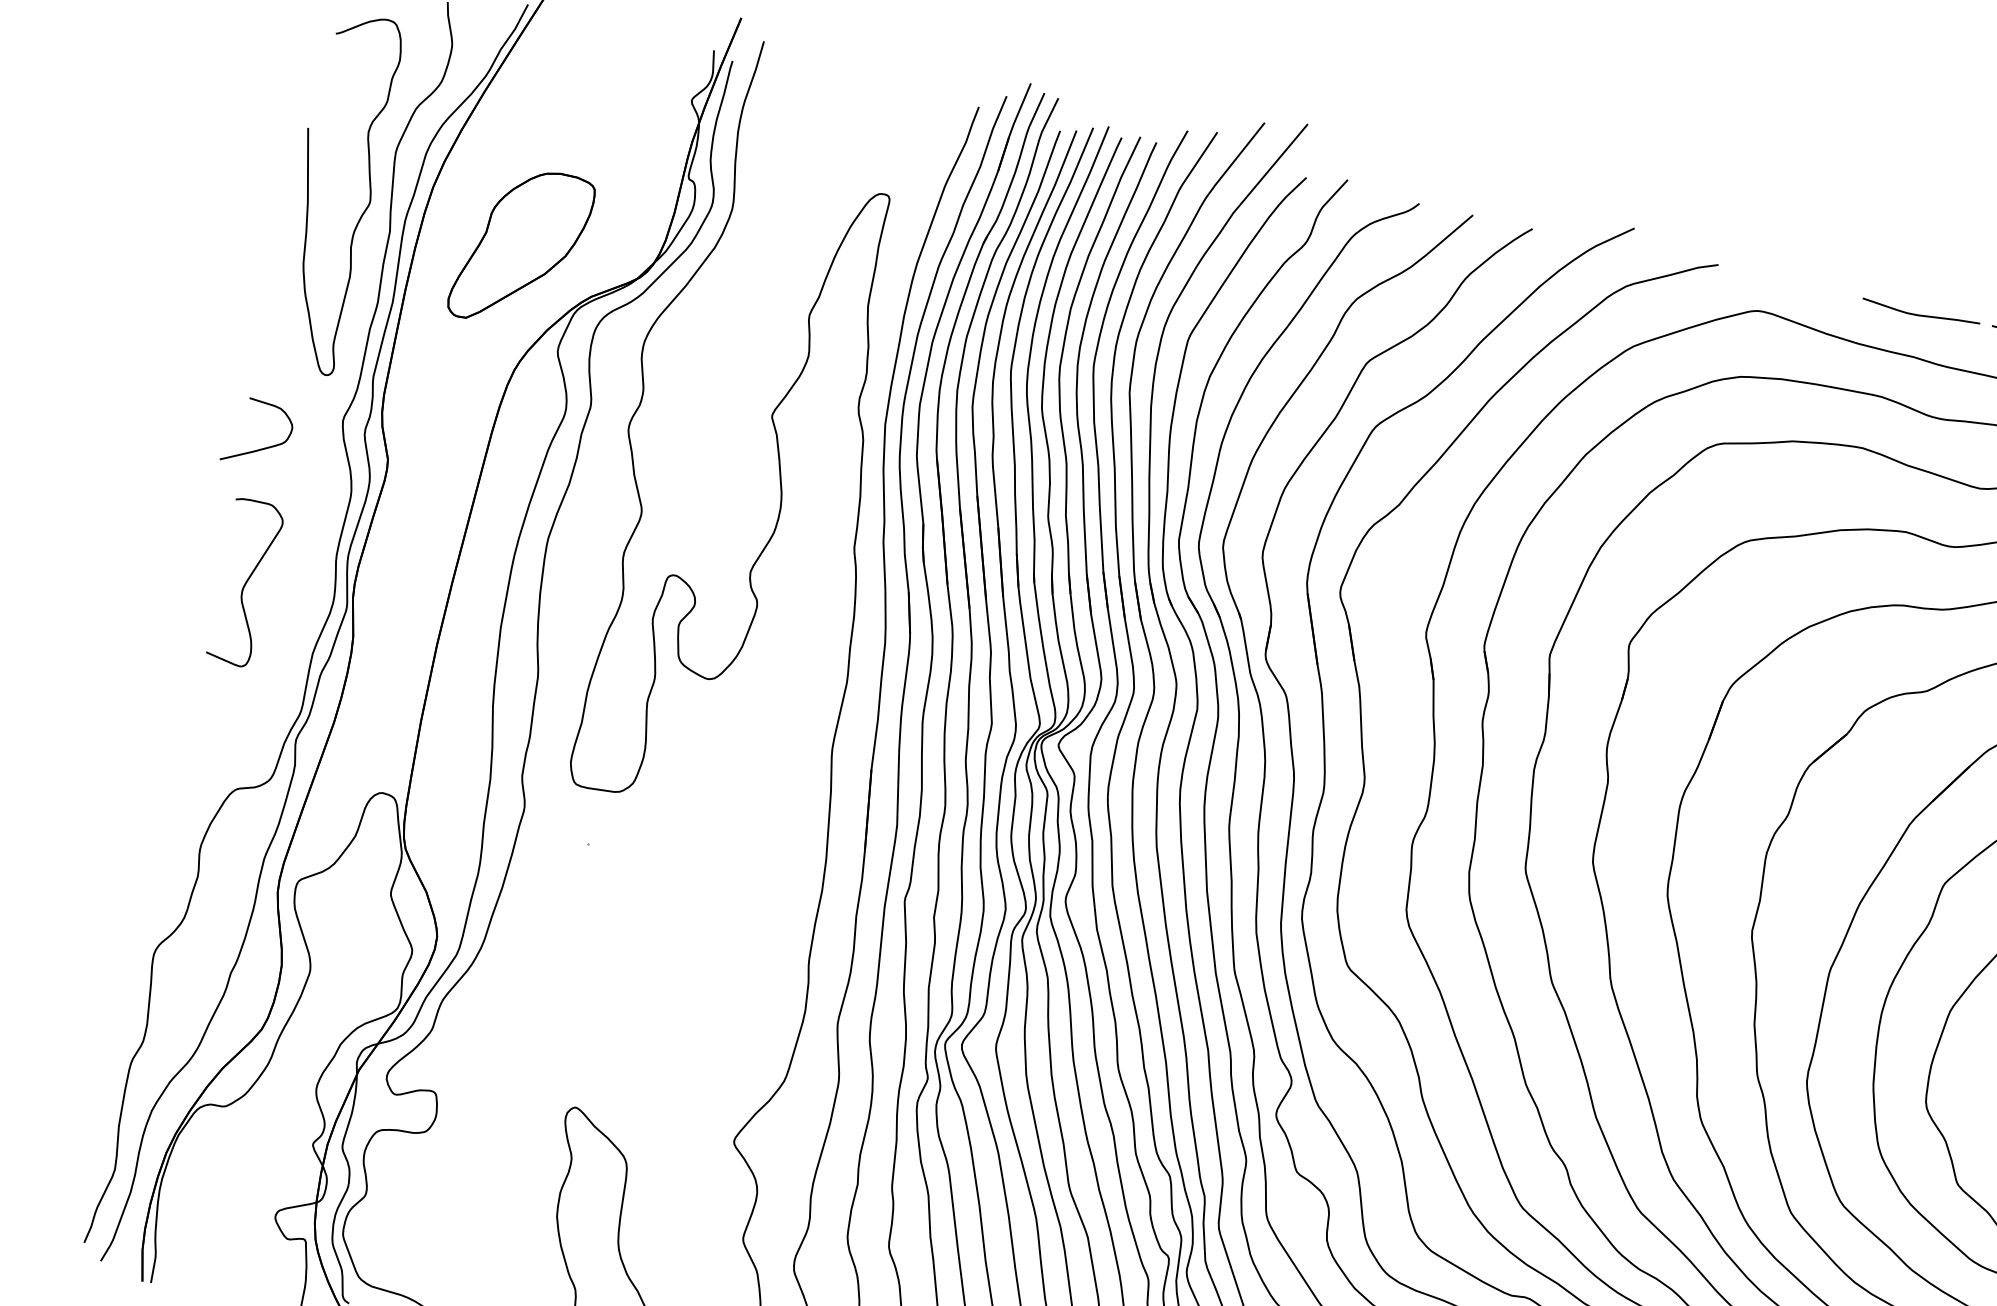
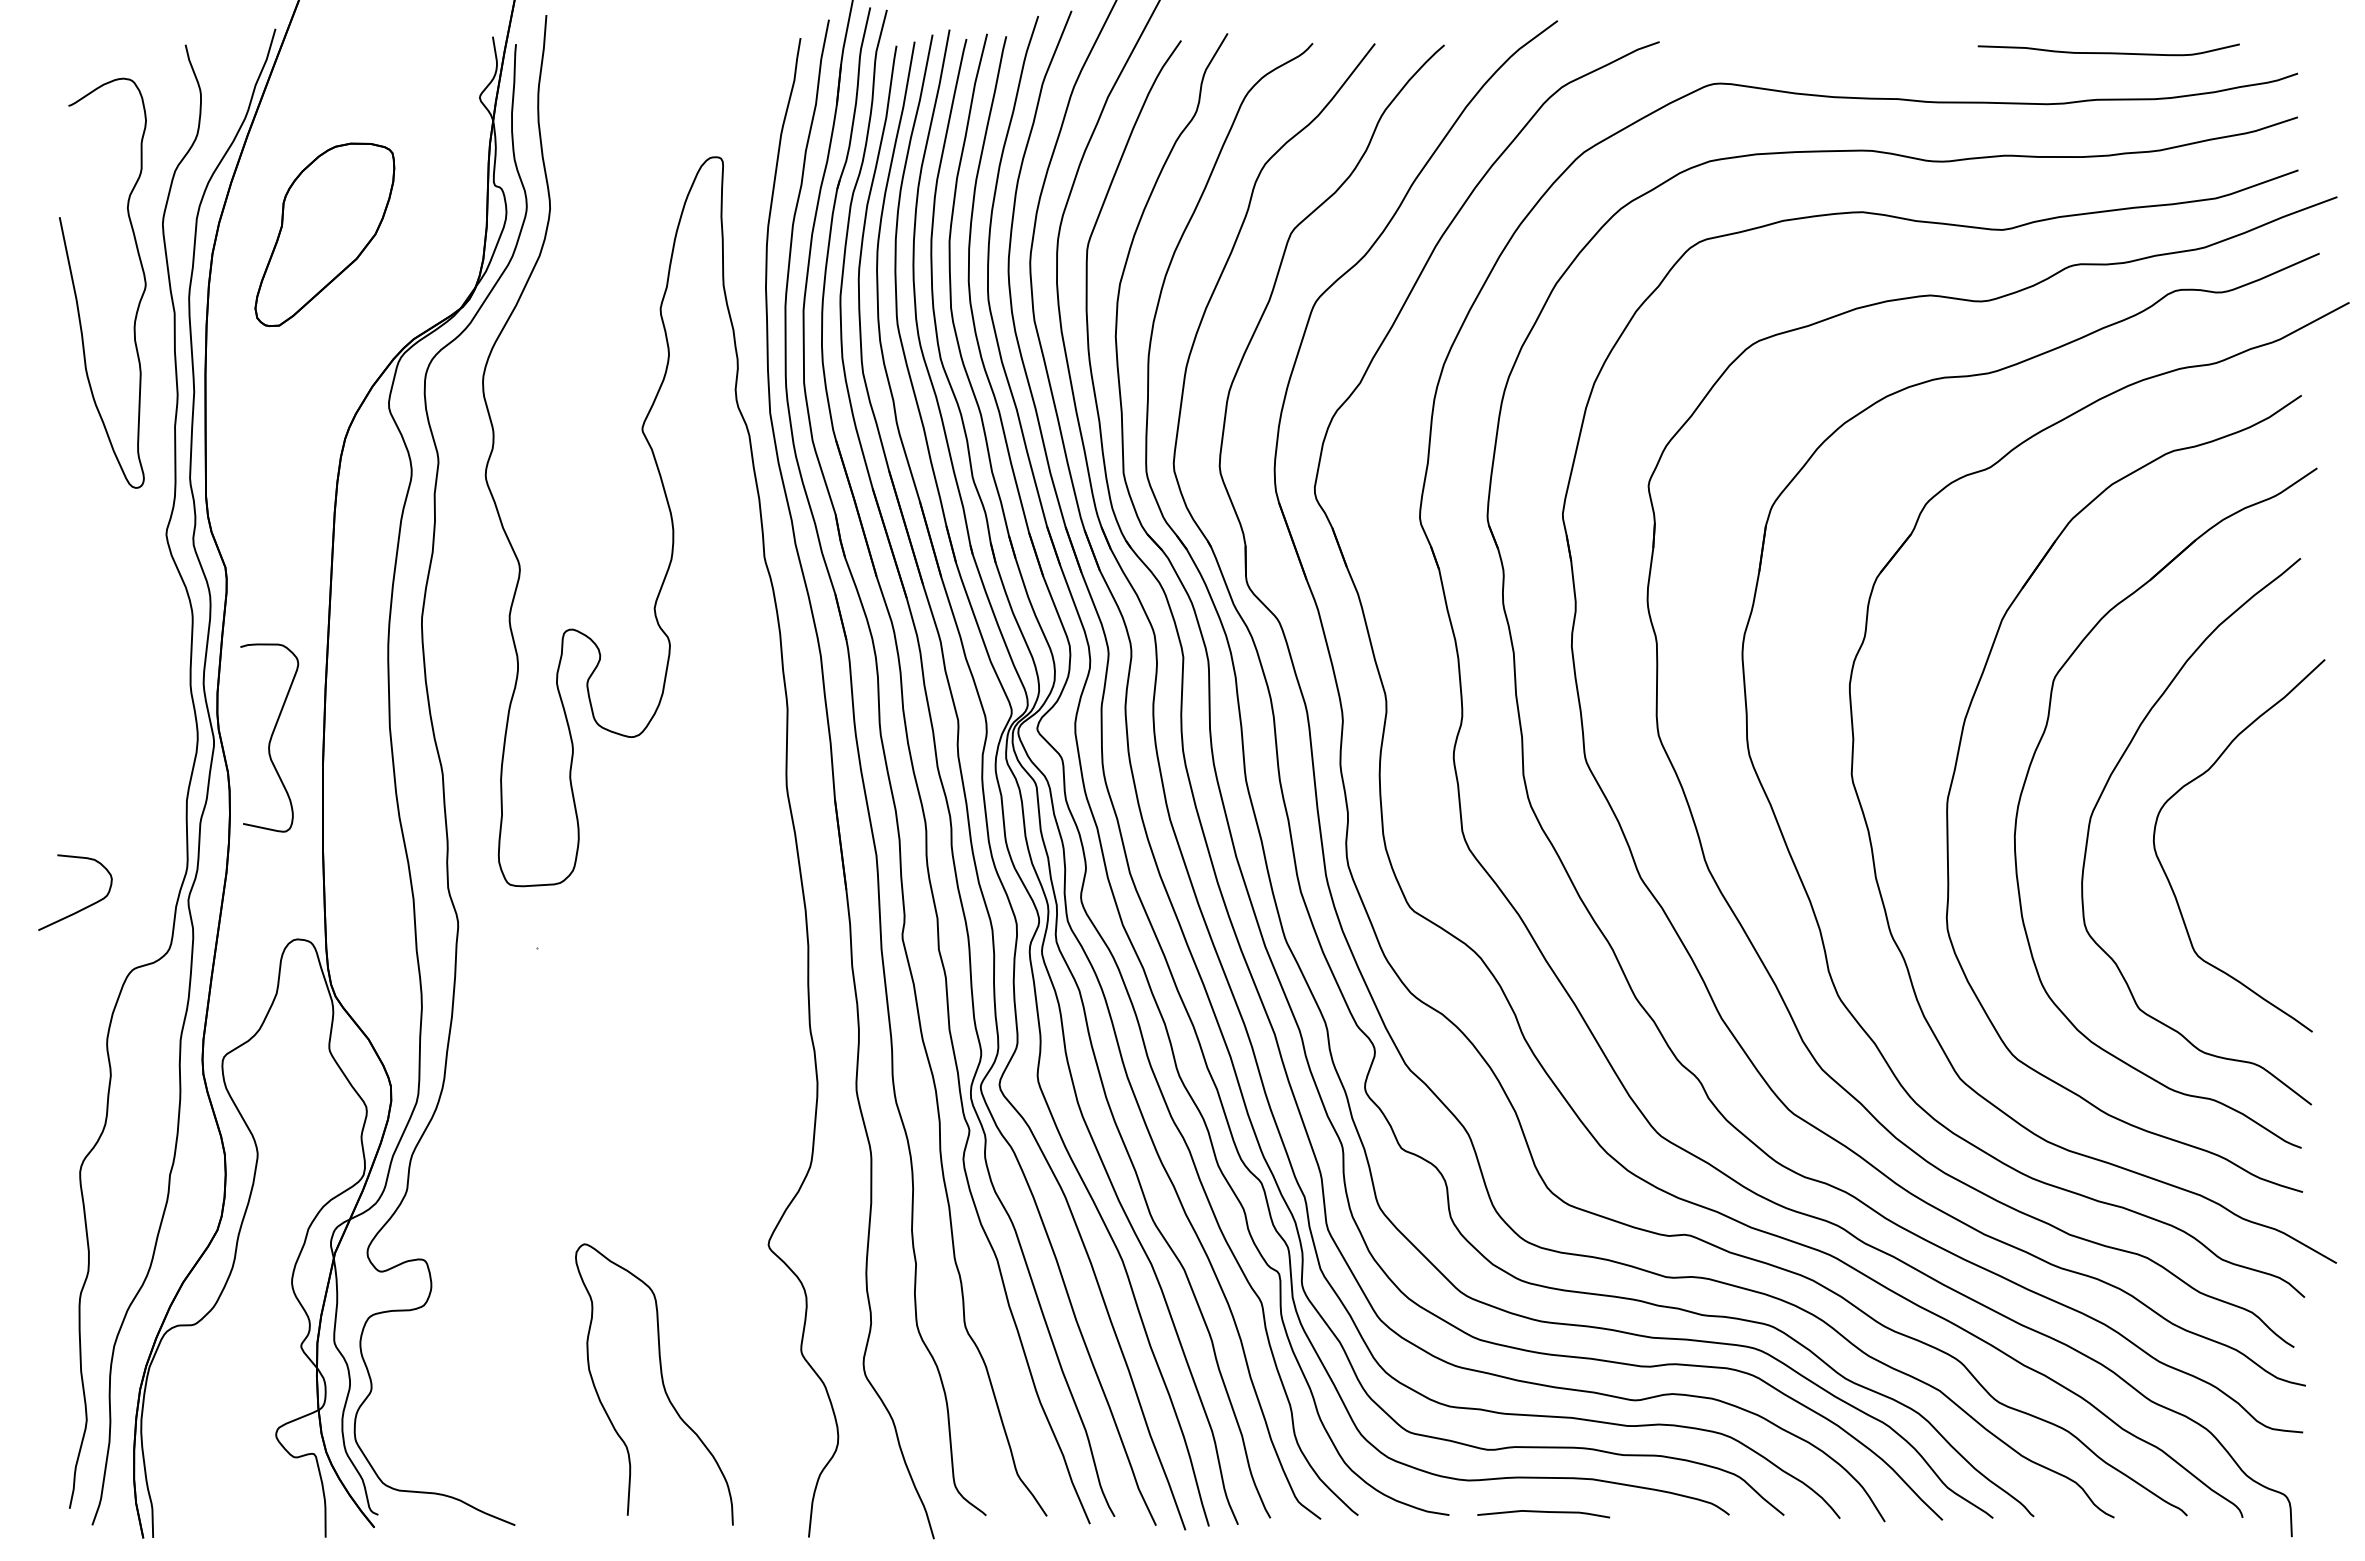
part: (521, 247) -> (324, 234), moved
curve: (1920, 314) -> (1895, 50), removed
curve: (261, 448) -> (82, 908), moved
curve: (245, 582) -> (270, 737), moved

